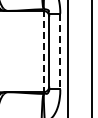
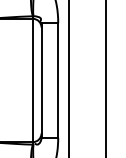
line: (43, 51) -> (32, 80), dashed -> solid
line: (60, 51) -> (58, 80), dashed -> solid

